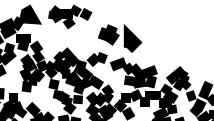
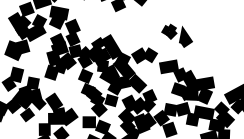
part: (120, 38) -> (177, 35), size x0.6

